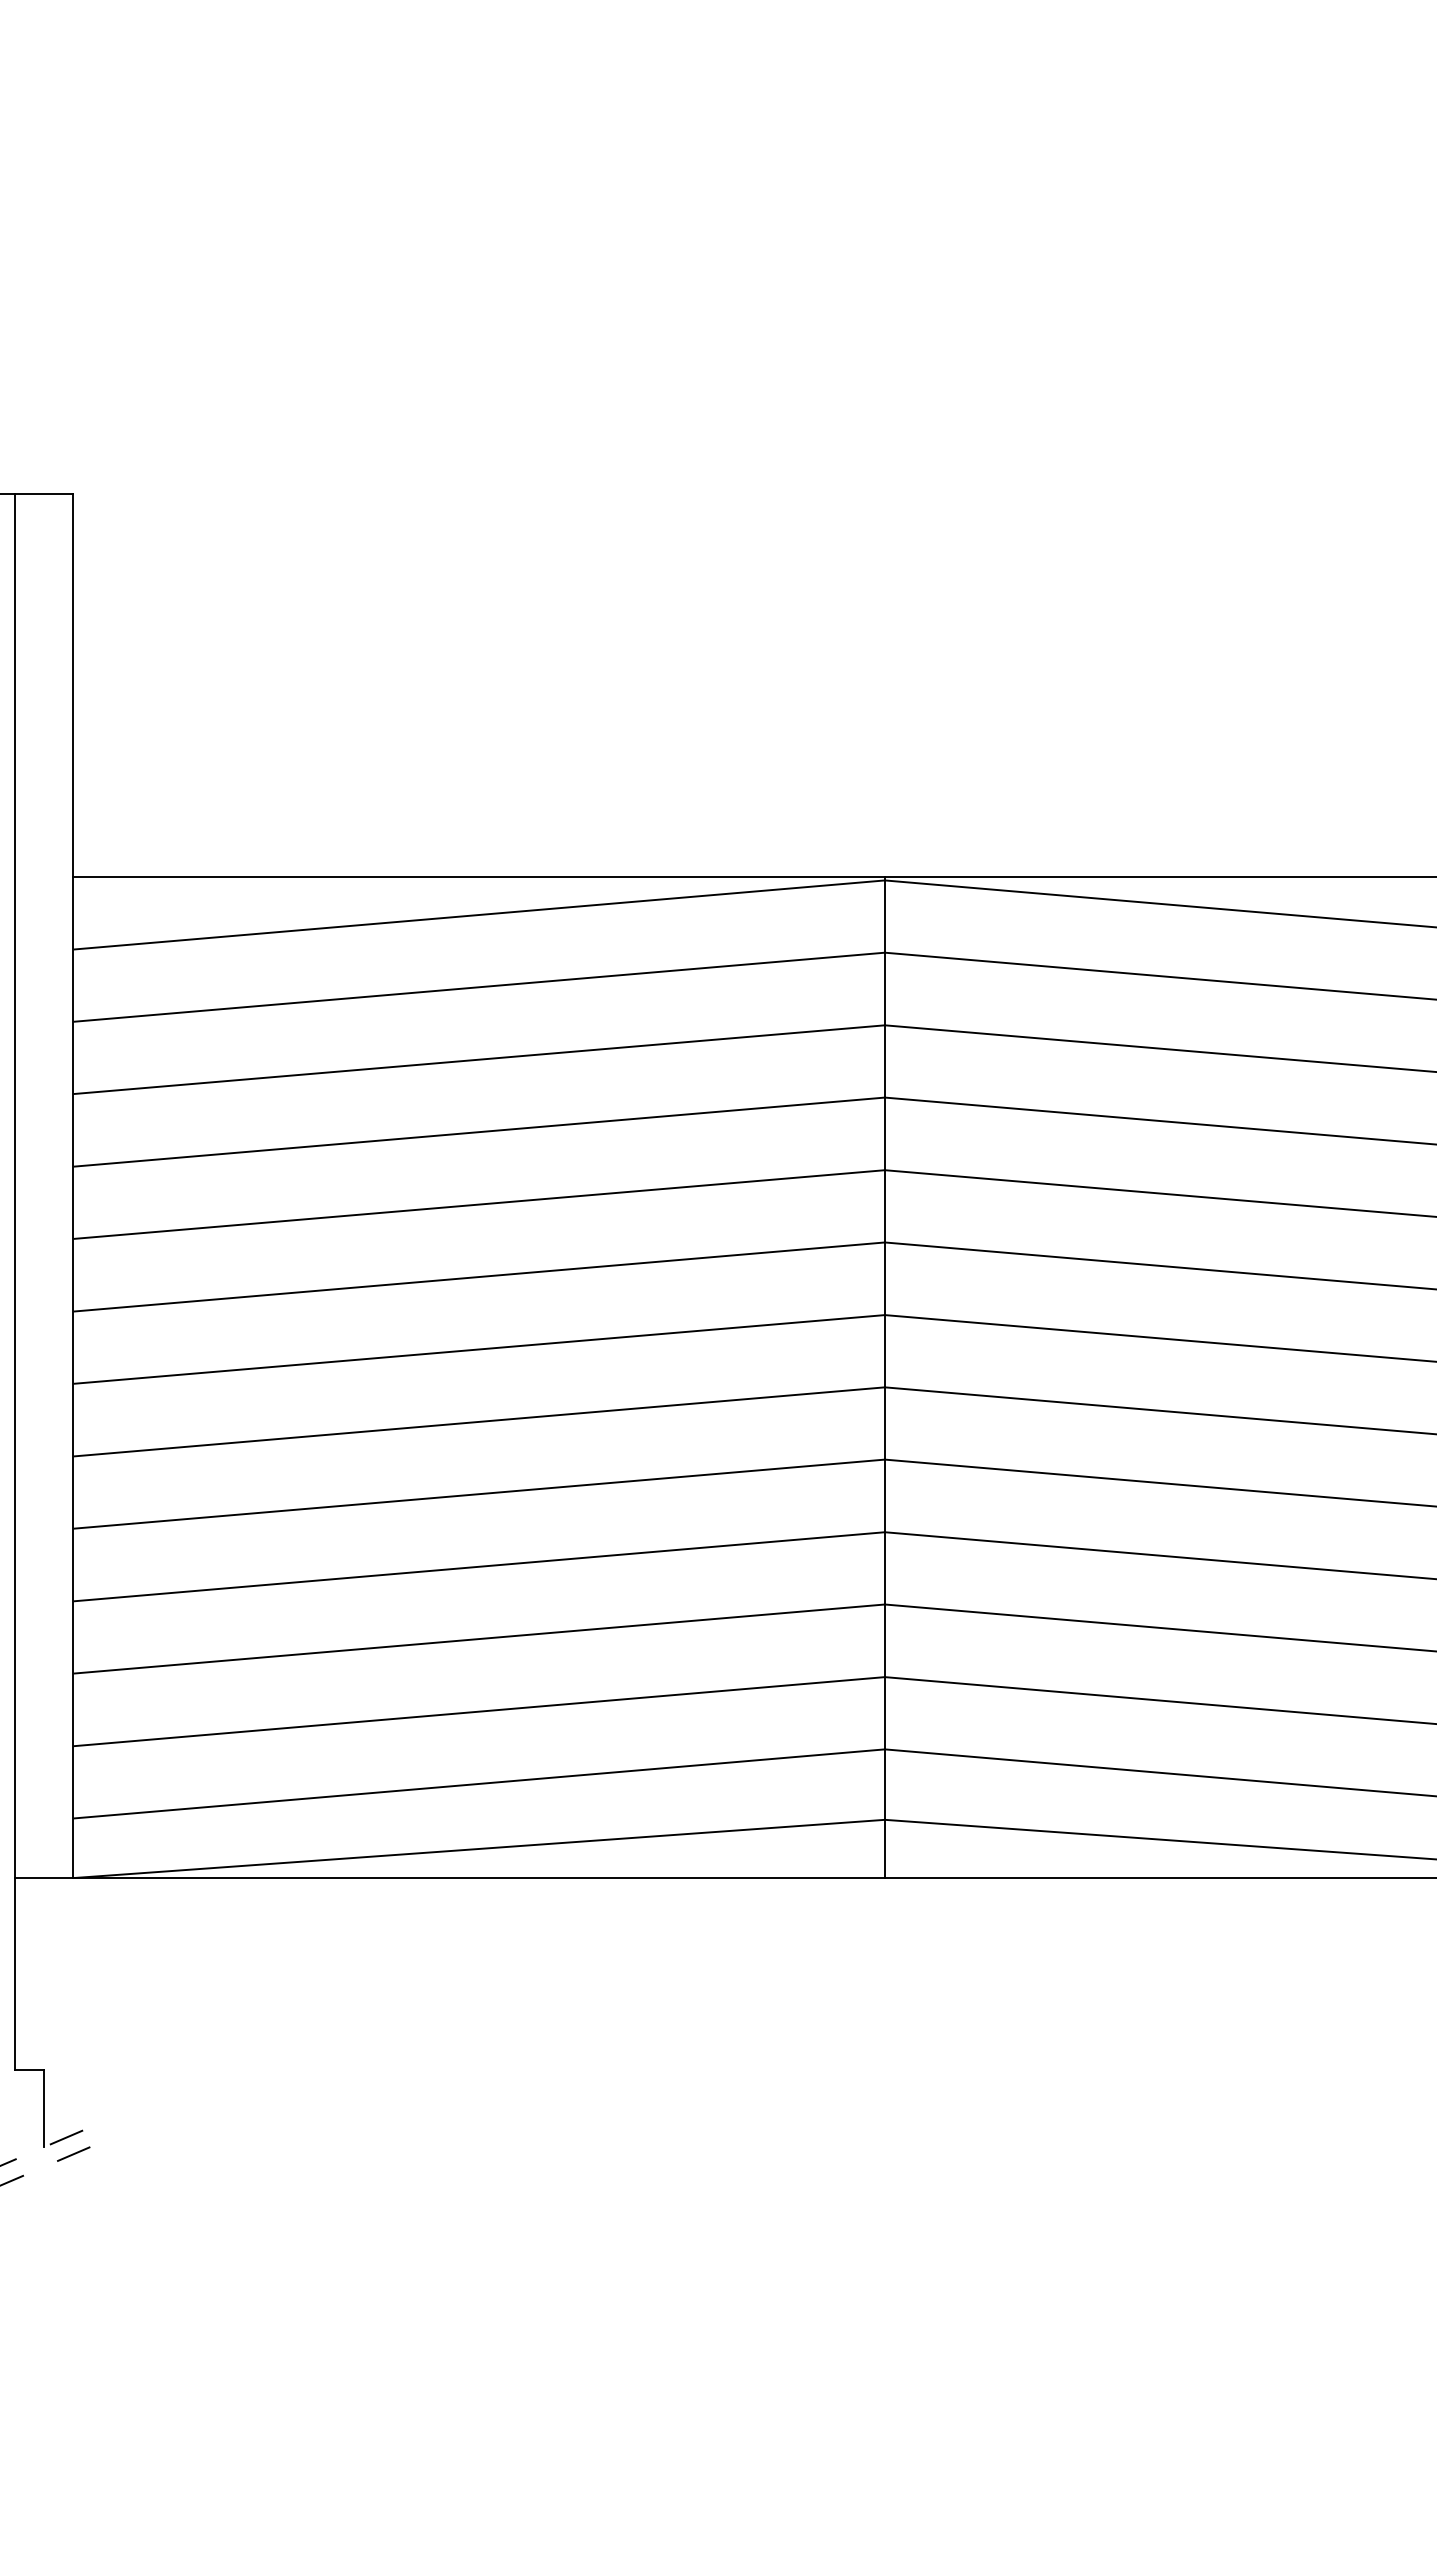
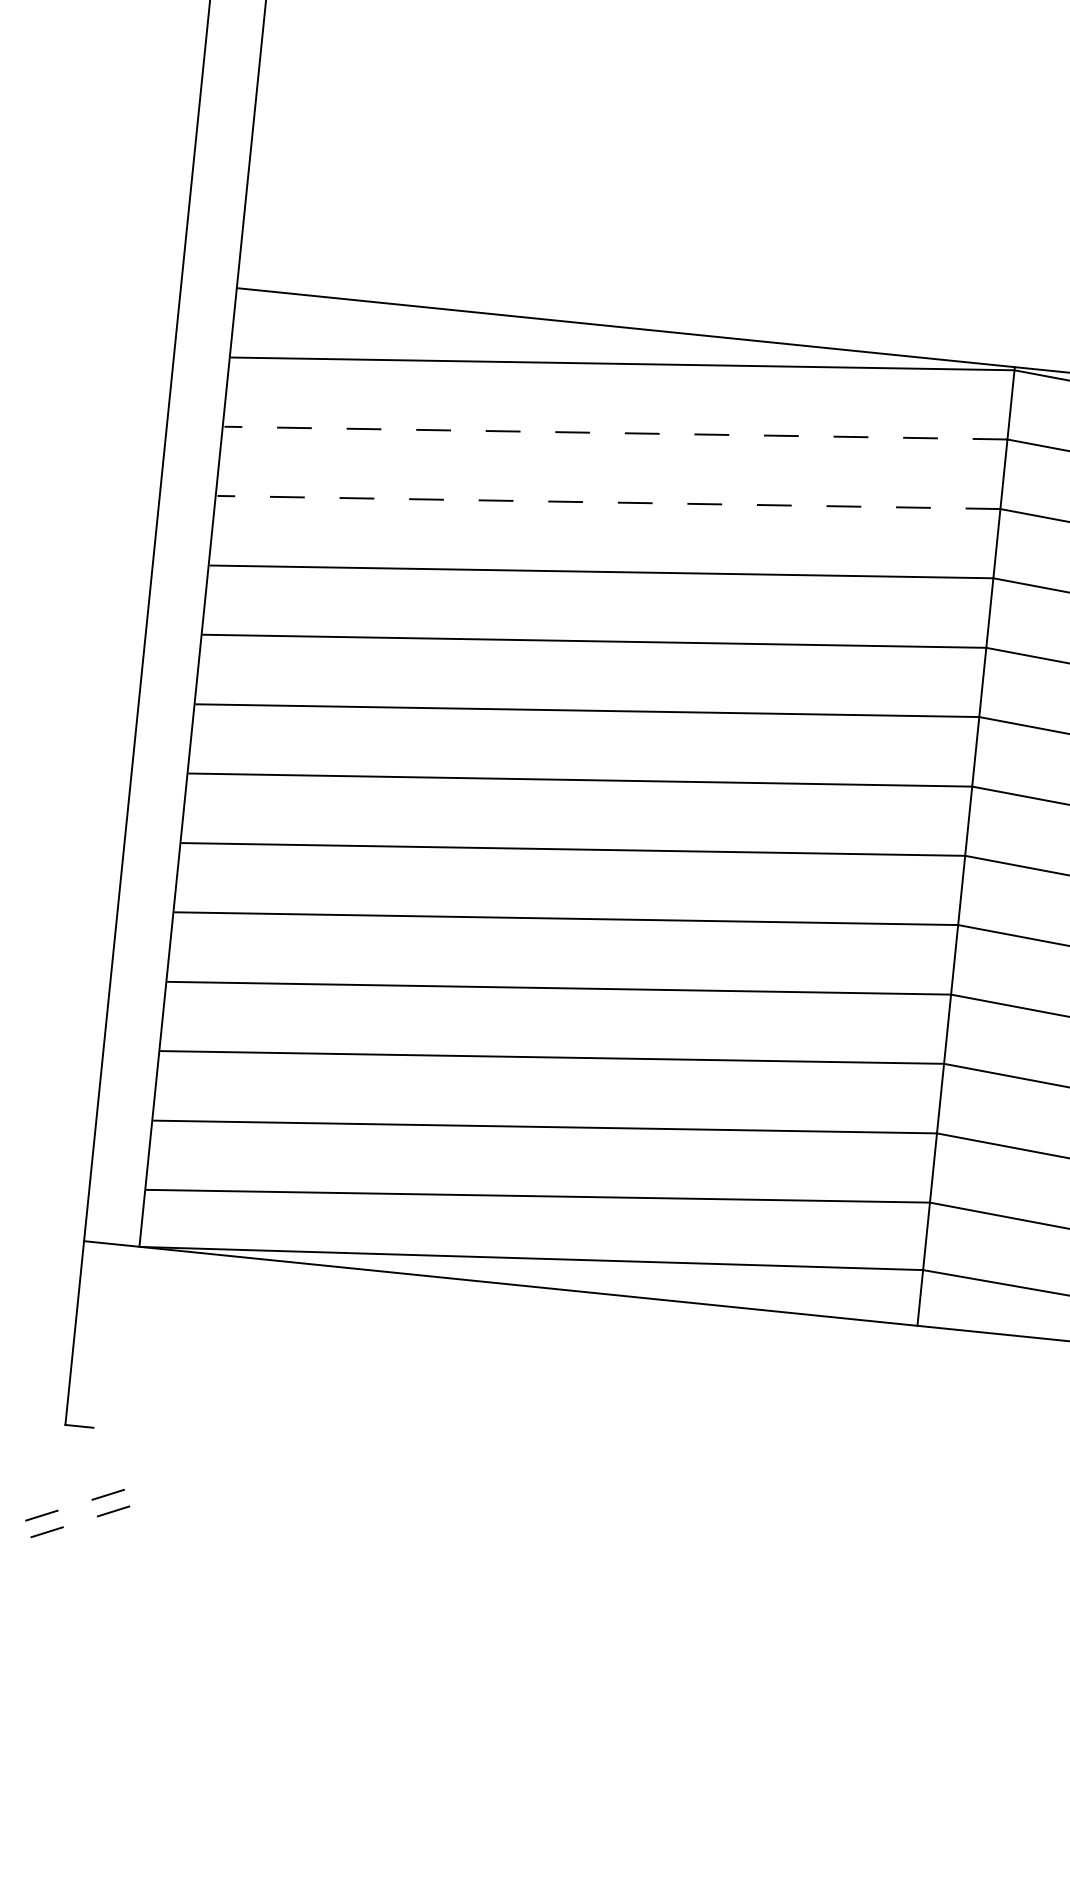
line: (479, 987) -> (615, 433), solid -> dashed
line: (479, 1059) -> (608, 502), solid -> dashed
line: (44, 2108) -> (90, 1464), removed

